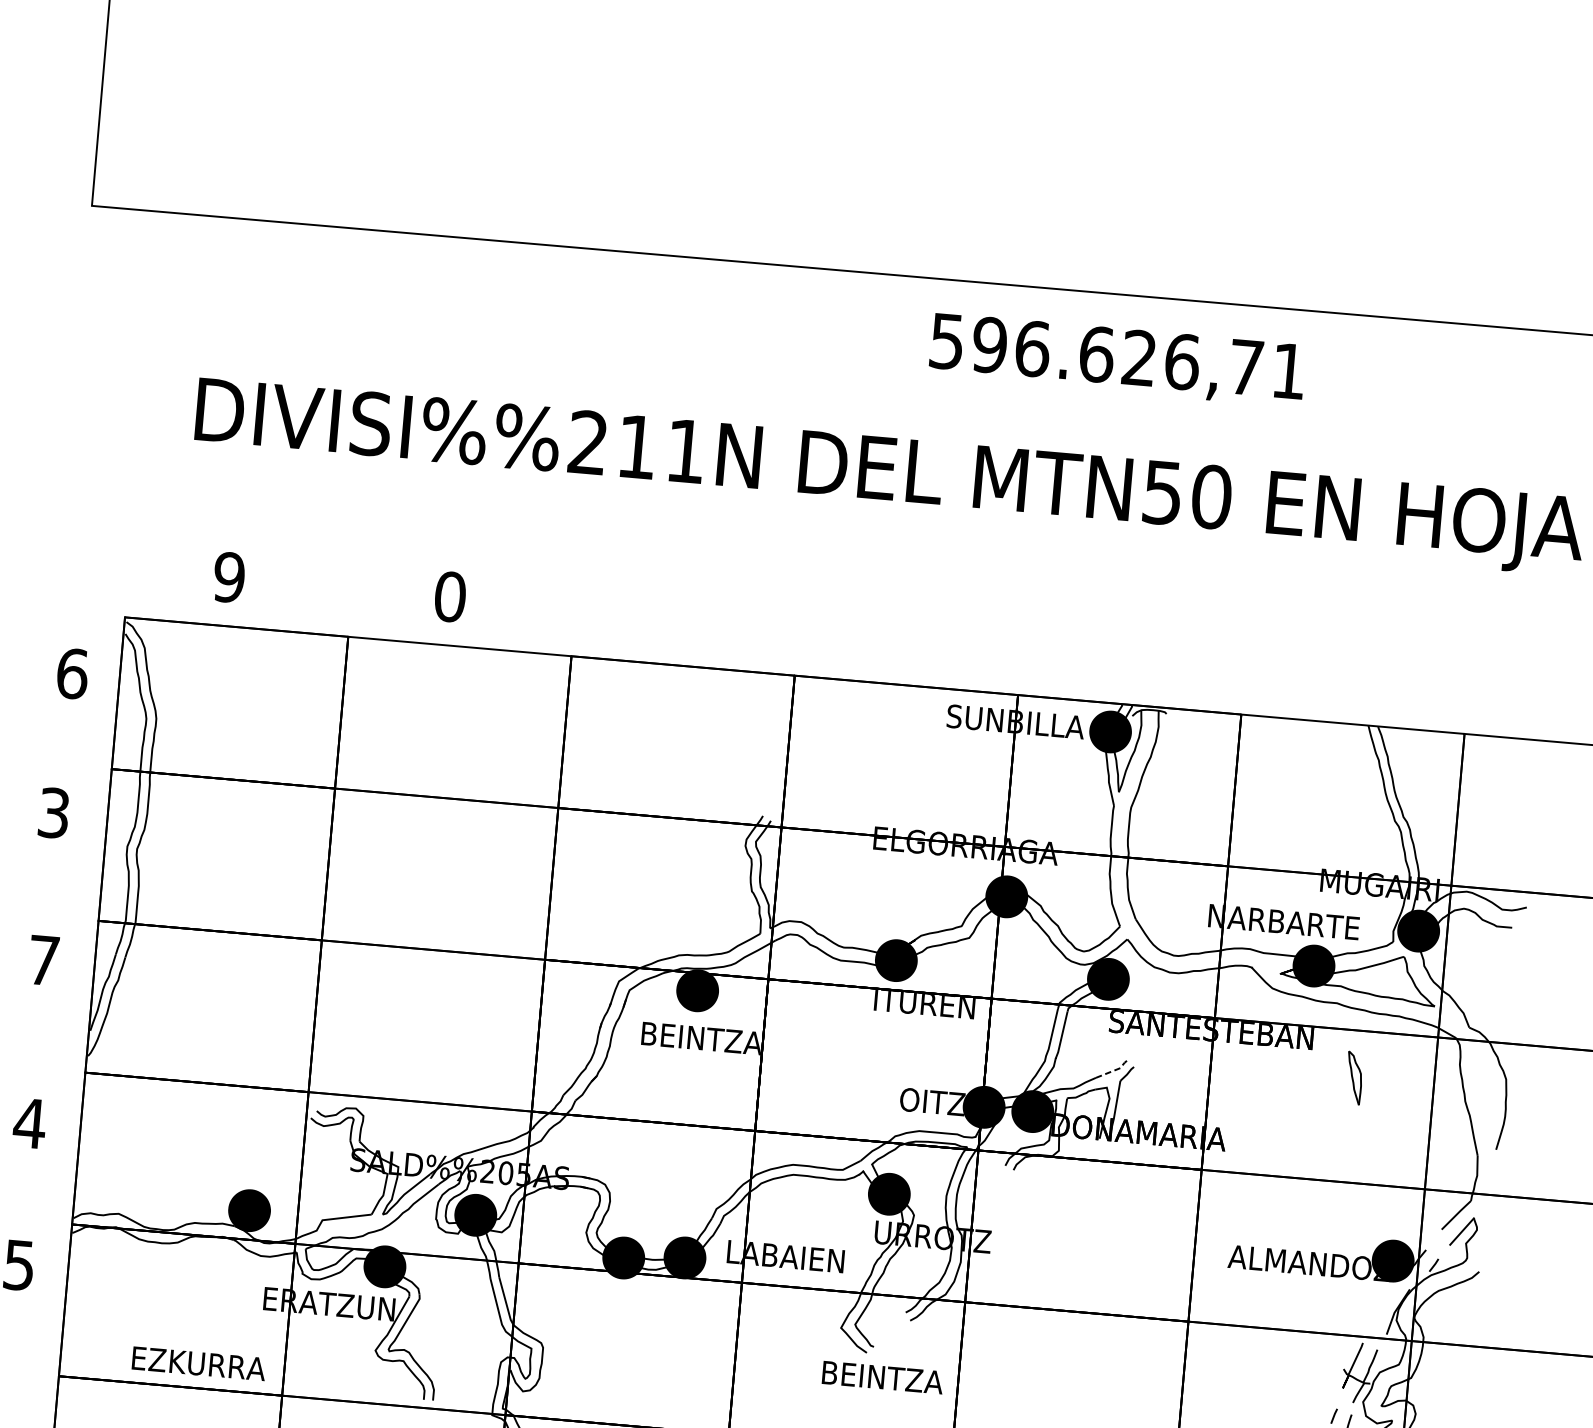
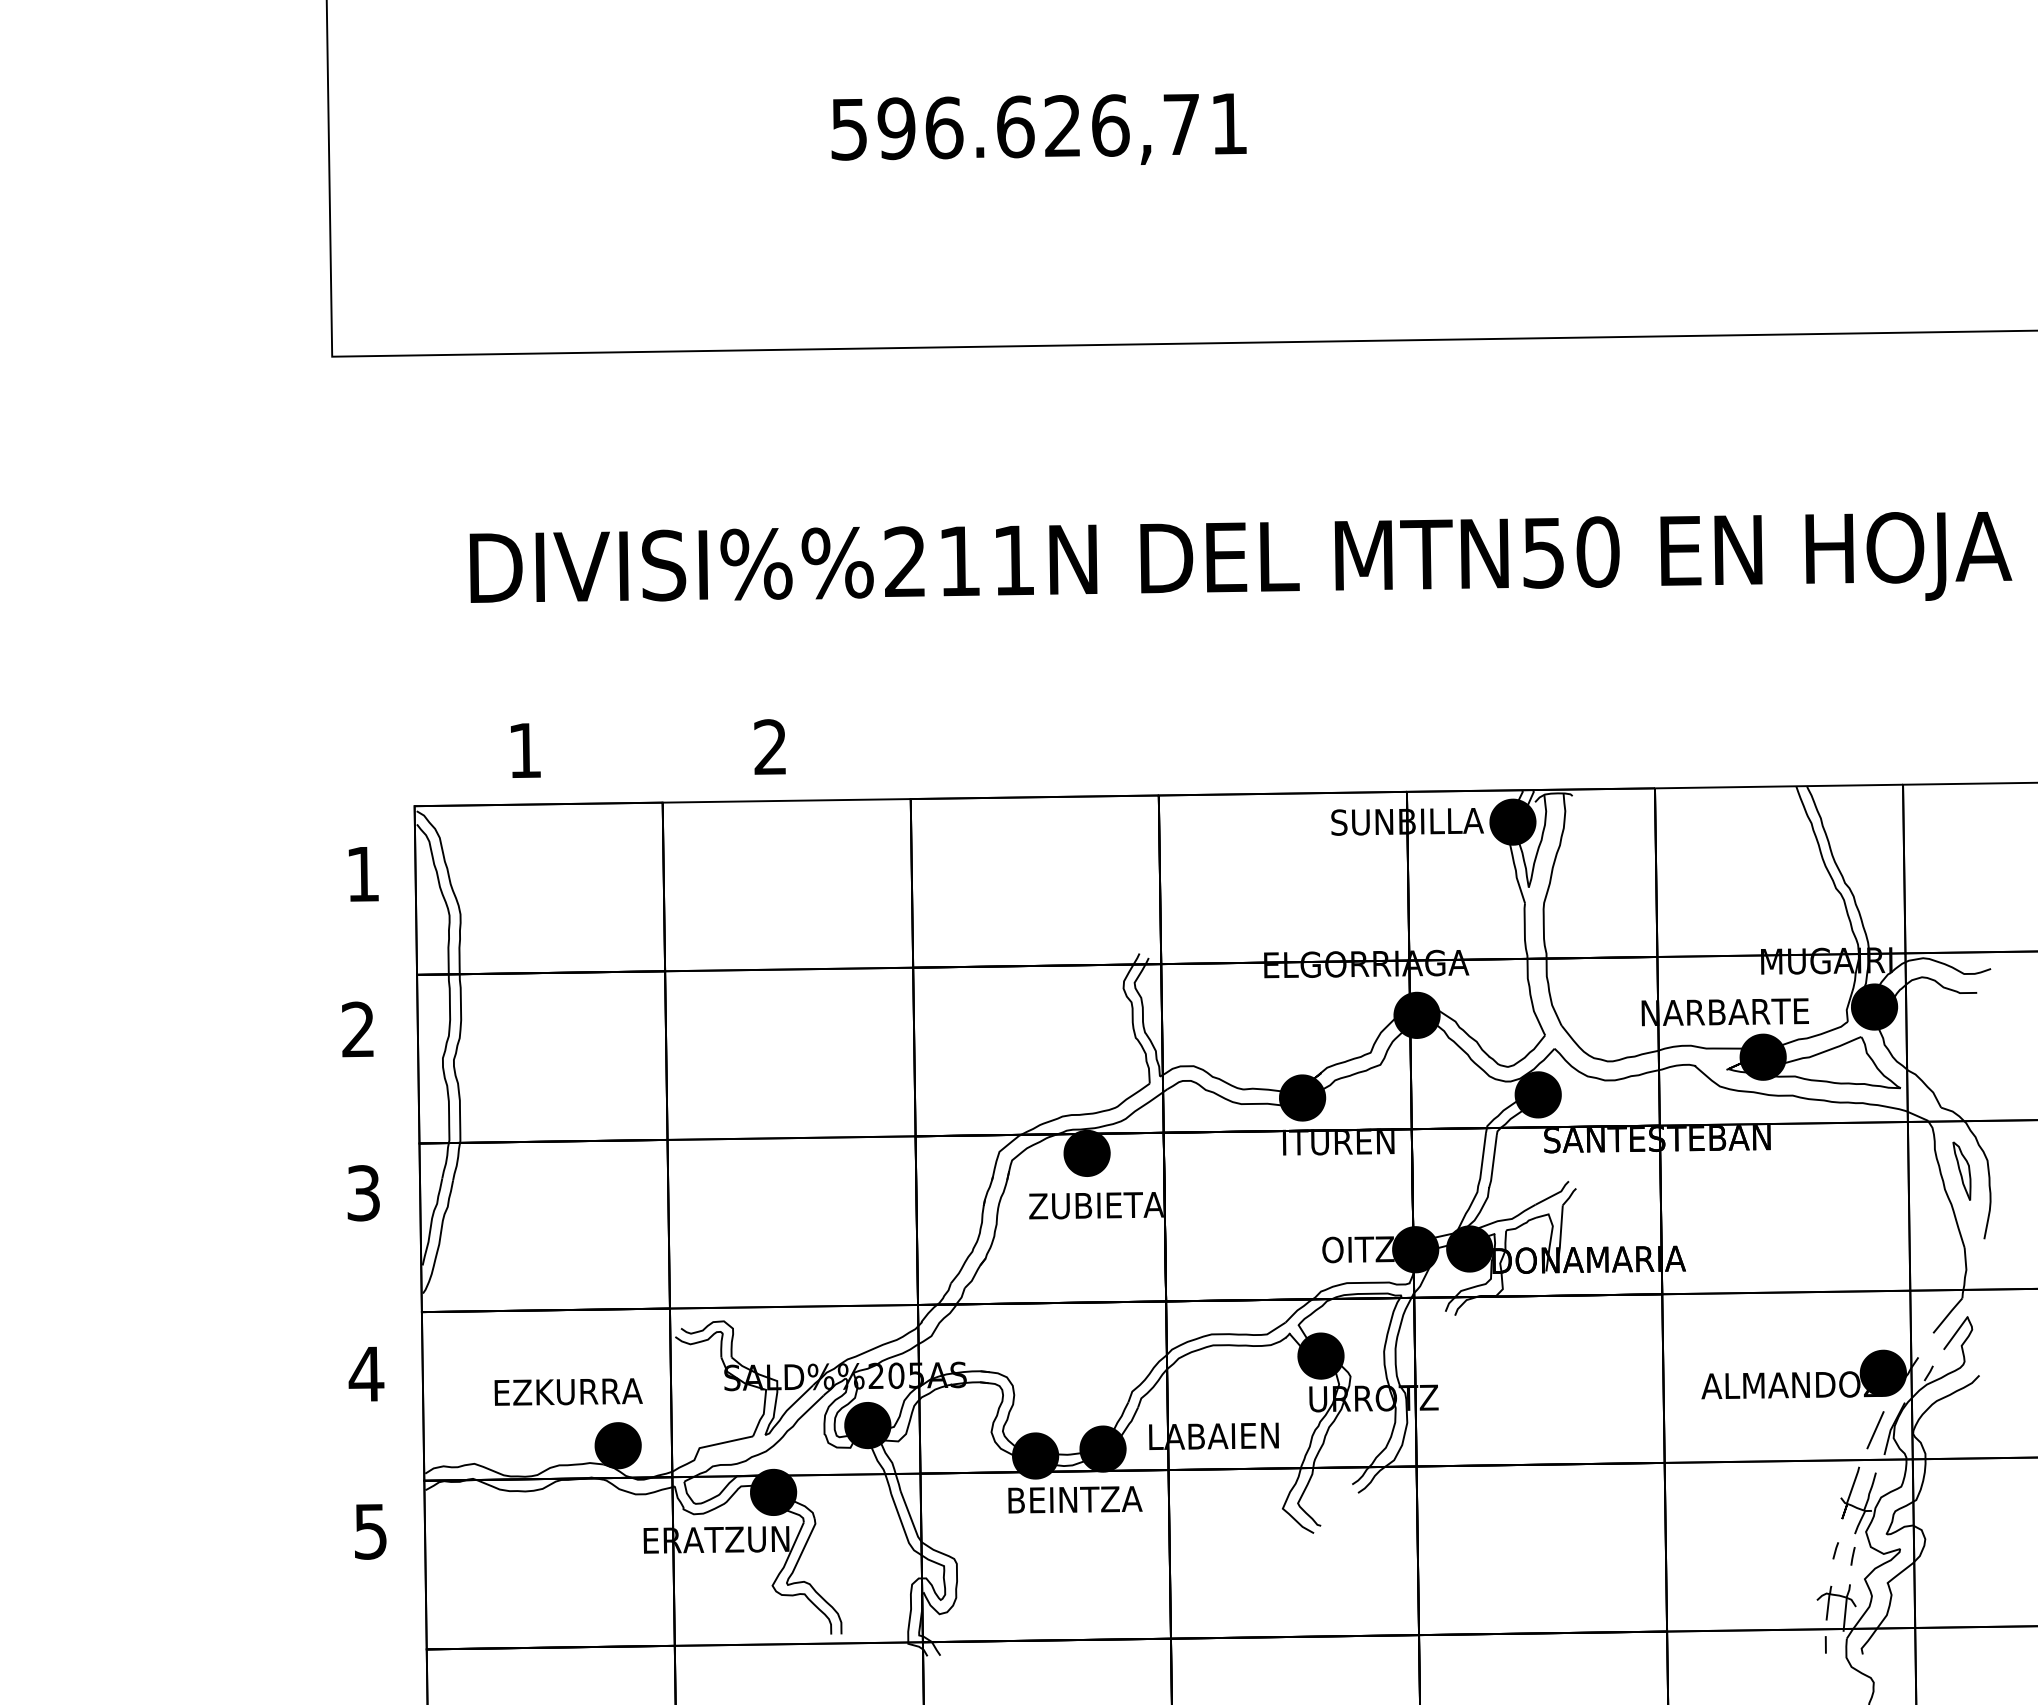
text: (1117, 357) -> (1038, 128), moved
text: (228, 577) -> (524, 750), 9 -> 1
text: (450, 597) -> (770, 747), 0 -> 2
text: (72, 674) -> (363, 874), 6 -> 1
text: (54, 812) -> (358, 1029), 3 -> 2
text: (43, 960) -> (363, 1193), 7 -> 3
text: (701, 1038) -> (1096, 1205), BEINTZA -> ZUBIETA
line: (1114, 1070) -> (1555, 1194), dashed -> solid
part: (1353, 1077) -> (1961, 1170), moved
line: (1380, 1311) -> (1875, 1430), added
text: (198, 1363) -> (568, 1391), moved
text: (883, 1377) -> (1075, 1499), moved

